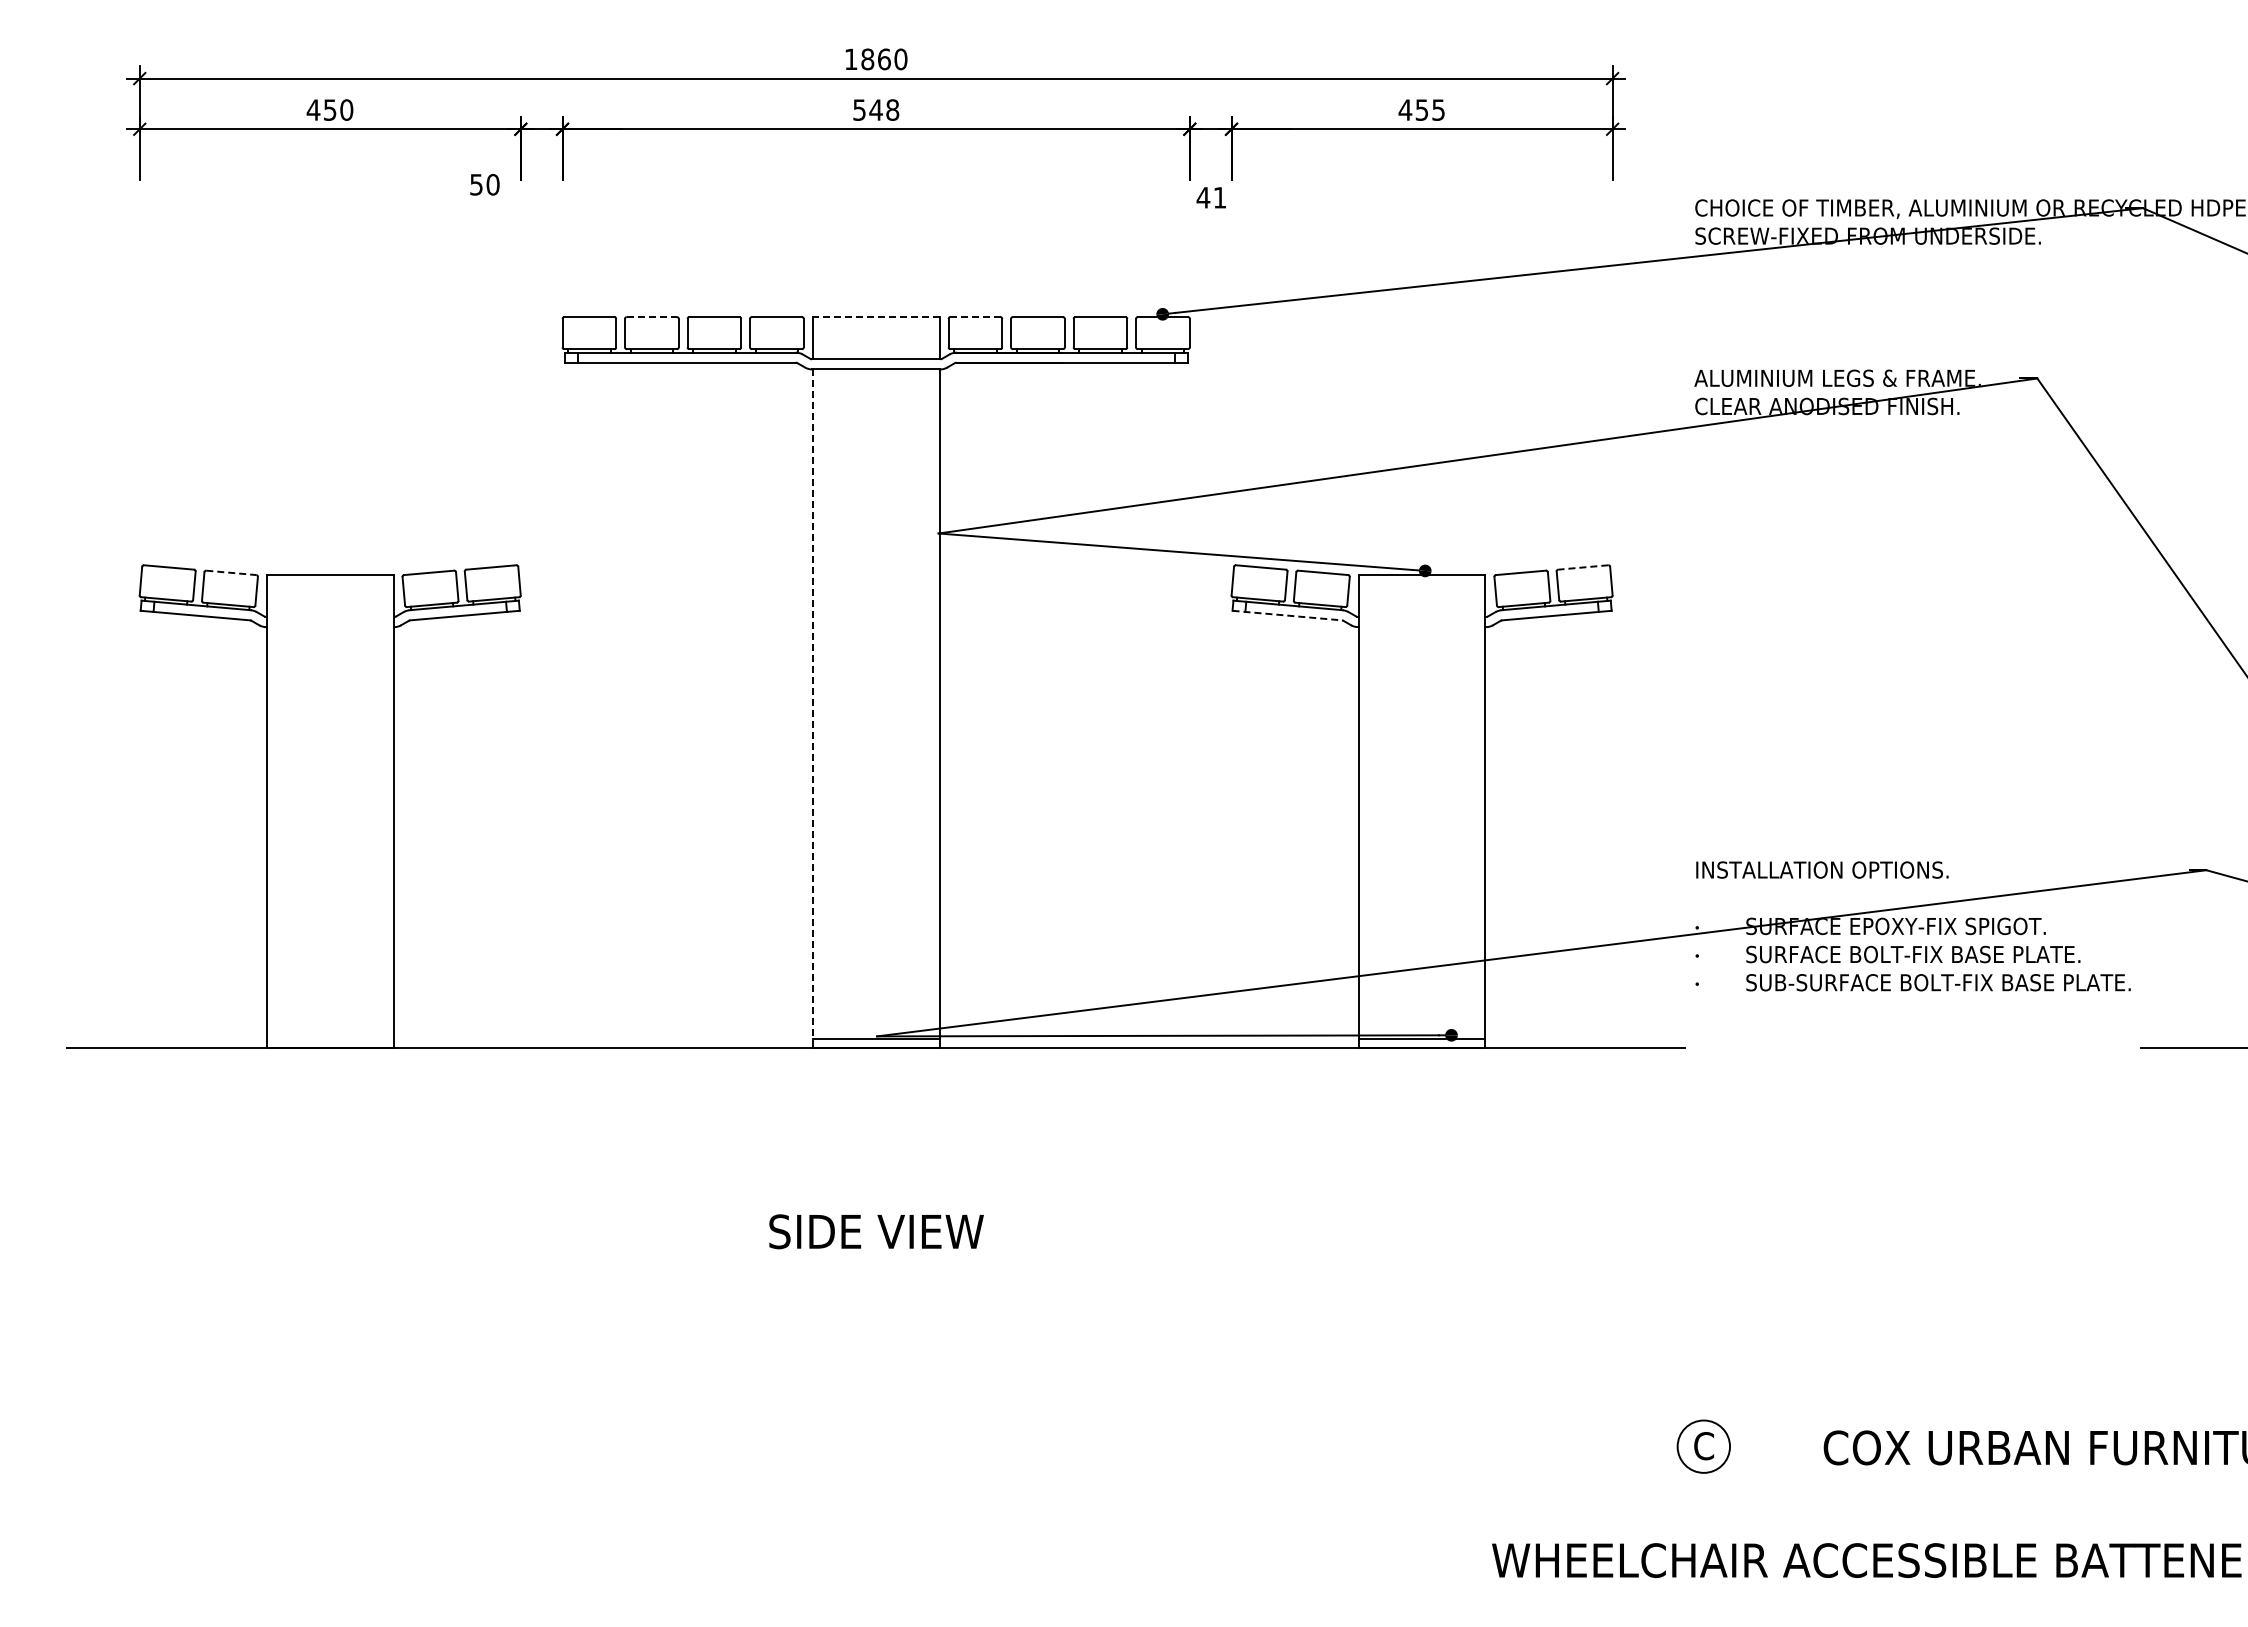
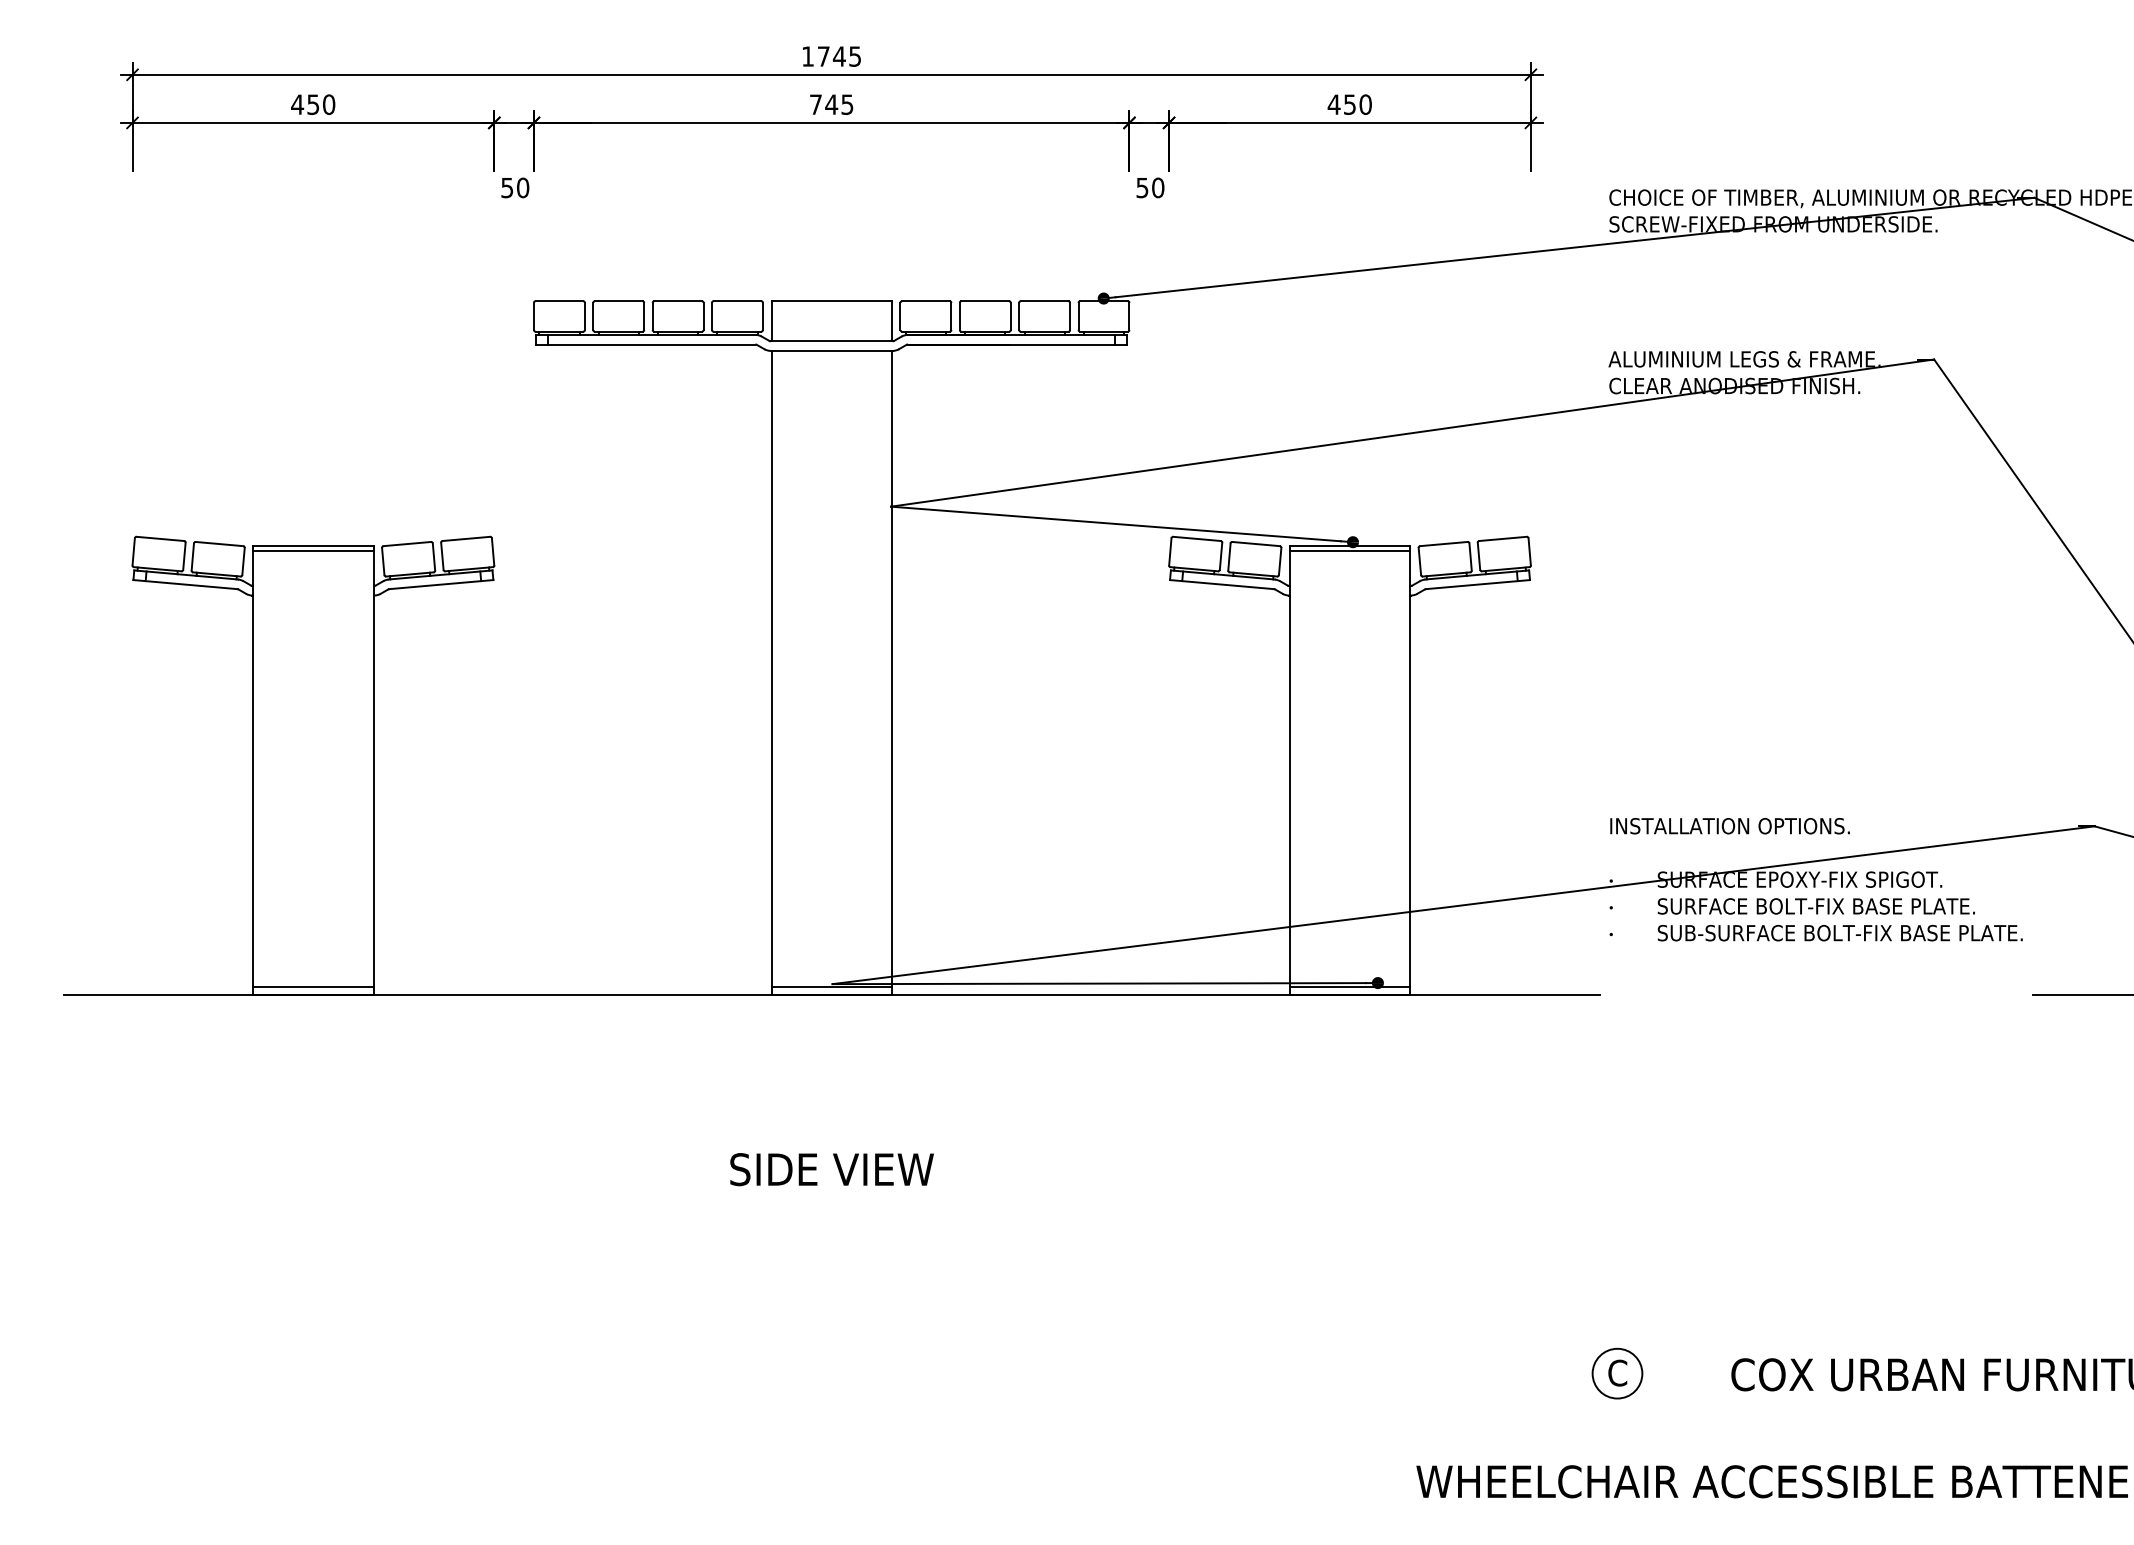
text: (884, 59) -> (839, 56), 1860 -> 1745
text: (876, 109) -> (832, 104), 548 -> 745
text: (1438, 109) -> (1365, 104), 455 -> 450
text: (484, 184) -> (514, 187), moved
text: (1211, 197) -> (1150, 187), 41 -> 50
line: (652, 317) -> (619, 301), dashed -> solid
line: (875, 317) -> (831, 301), dashed -> solid
line: (974, 317) -> (925, 301), dashed -> solid
line: (1582, 567) -> (1502, 538), dashed -> solid
line: (231, 572) -> (219, 543), dashed -> solid
line: (329, 580) -> (312, 551), added
line: (1421, 580) -> (1349, 551), added
line: (1287, 615) -> (1222, 584), dashed -> solid
line: (812, 709) -> (771, 673), dashed -> solid
line: (329, 1039) -> (312, 987), added

